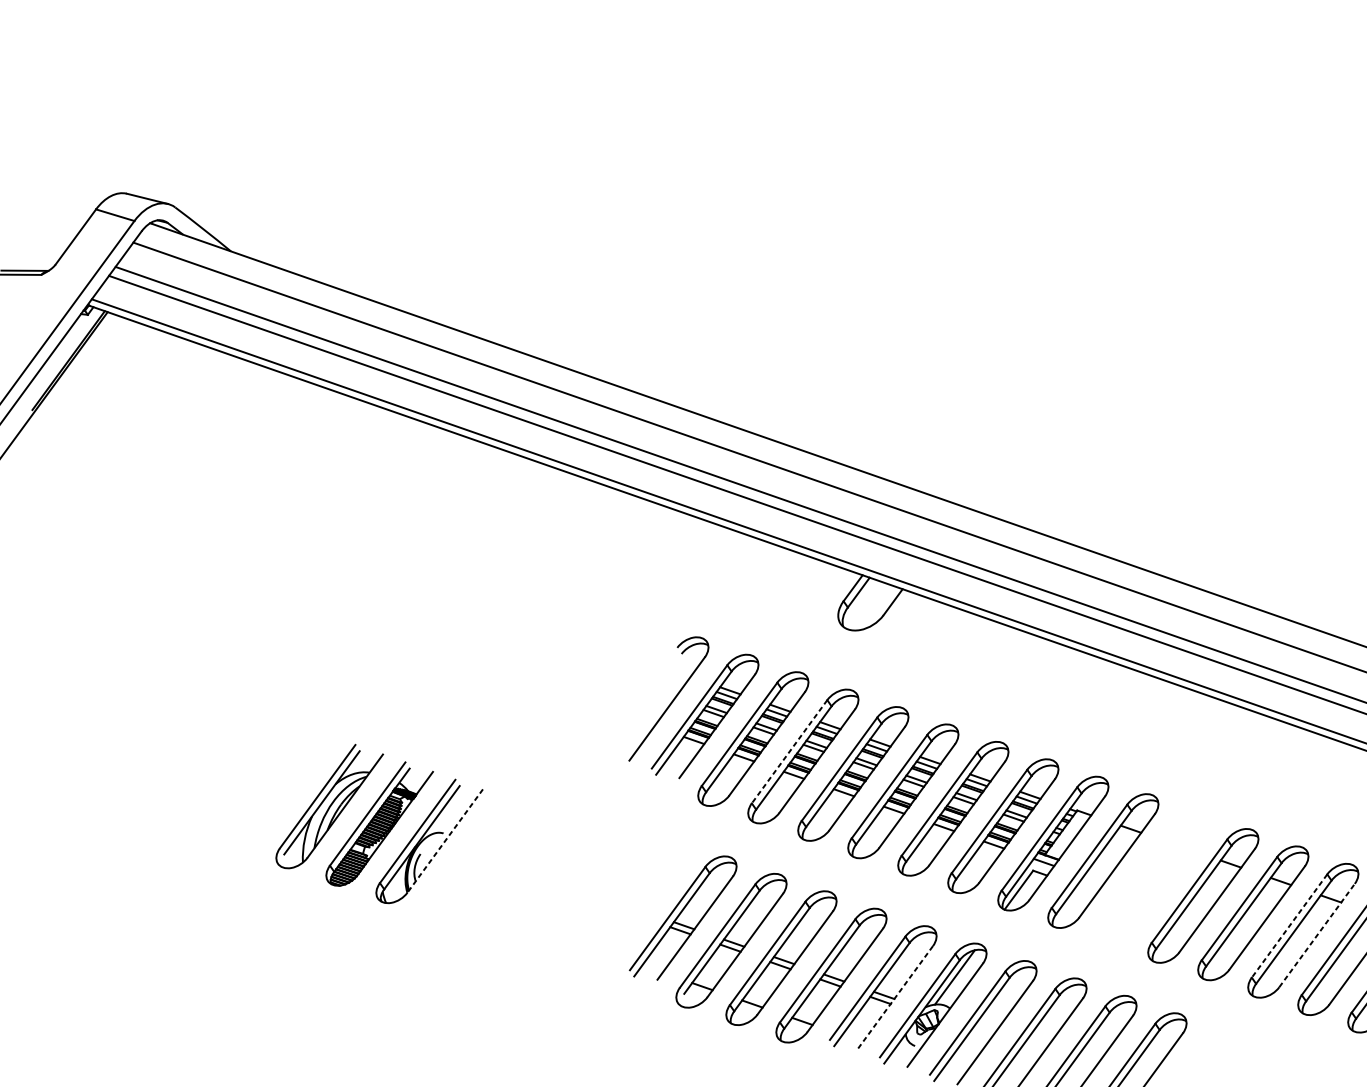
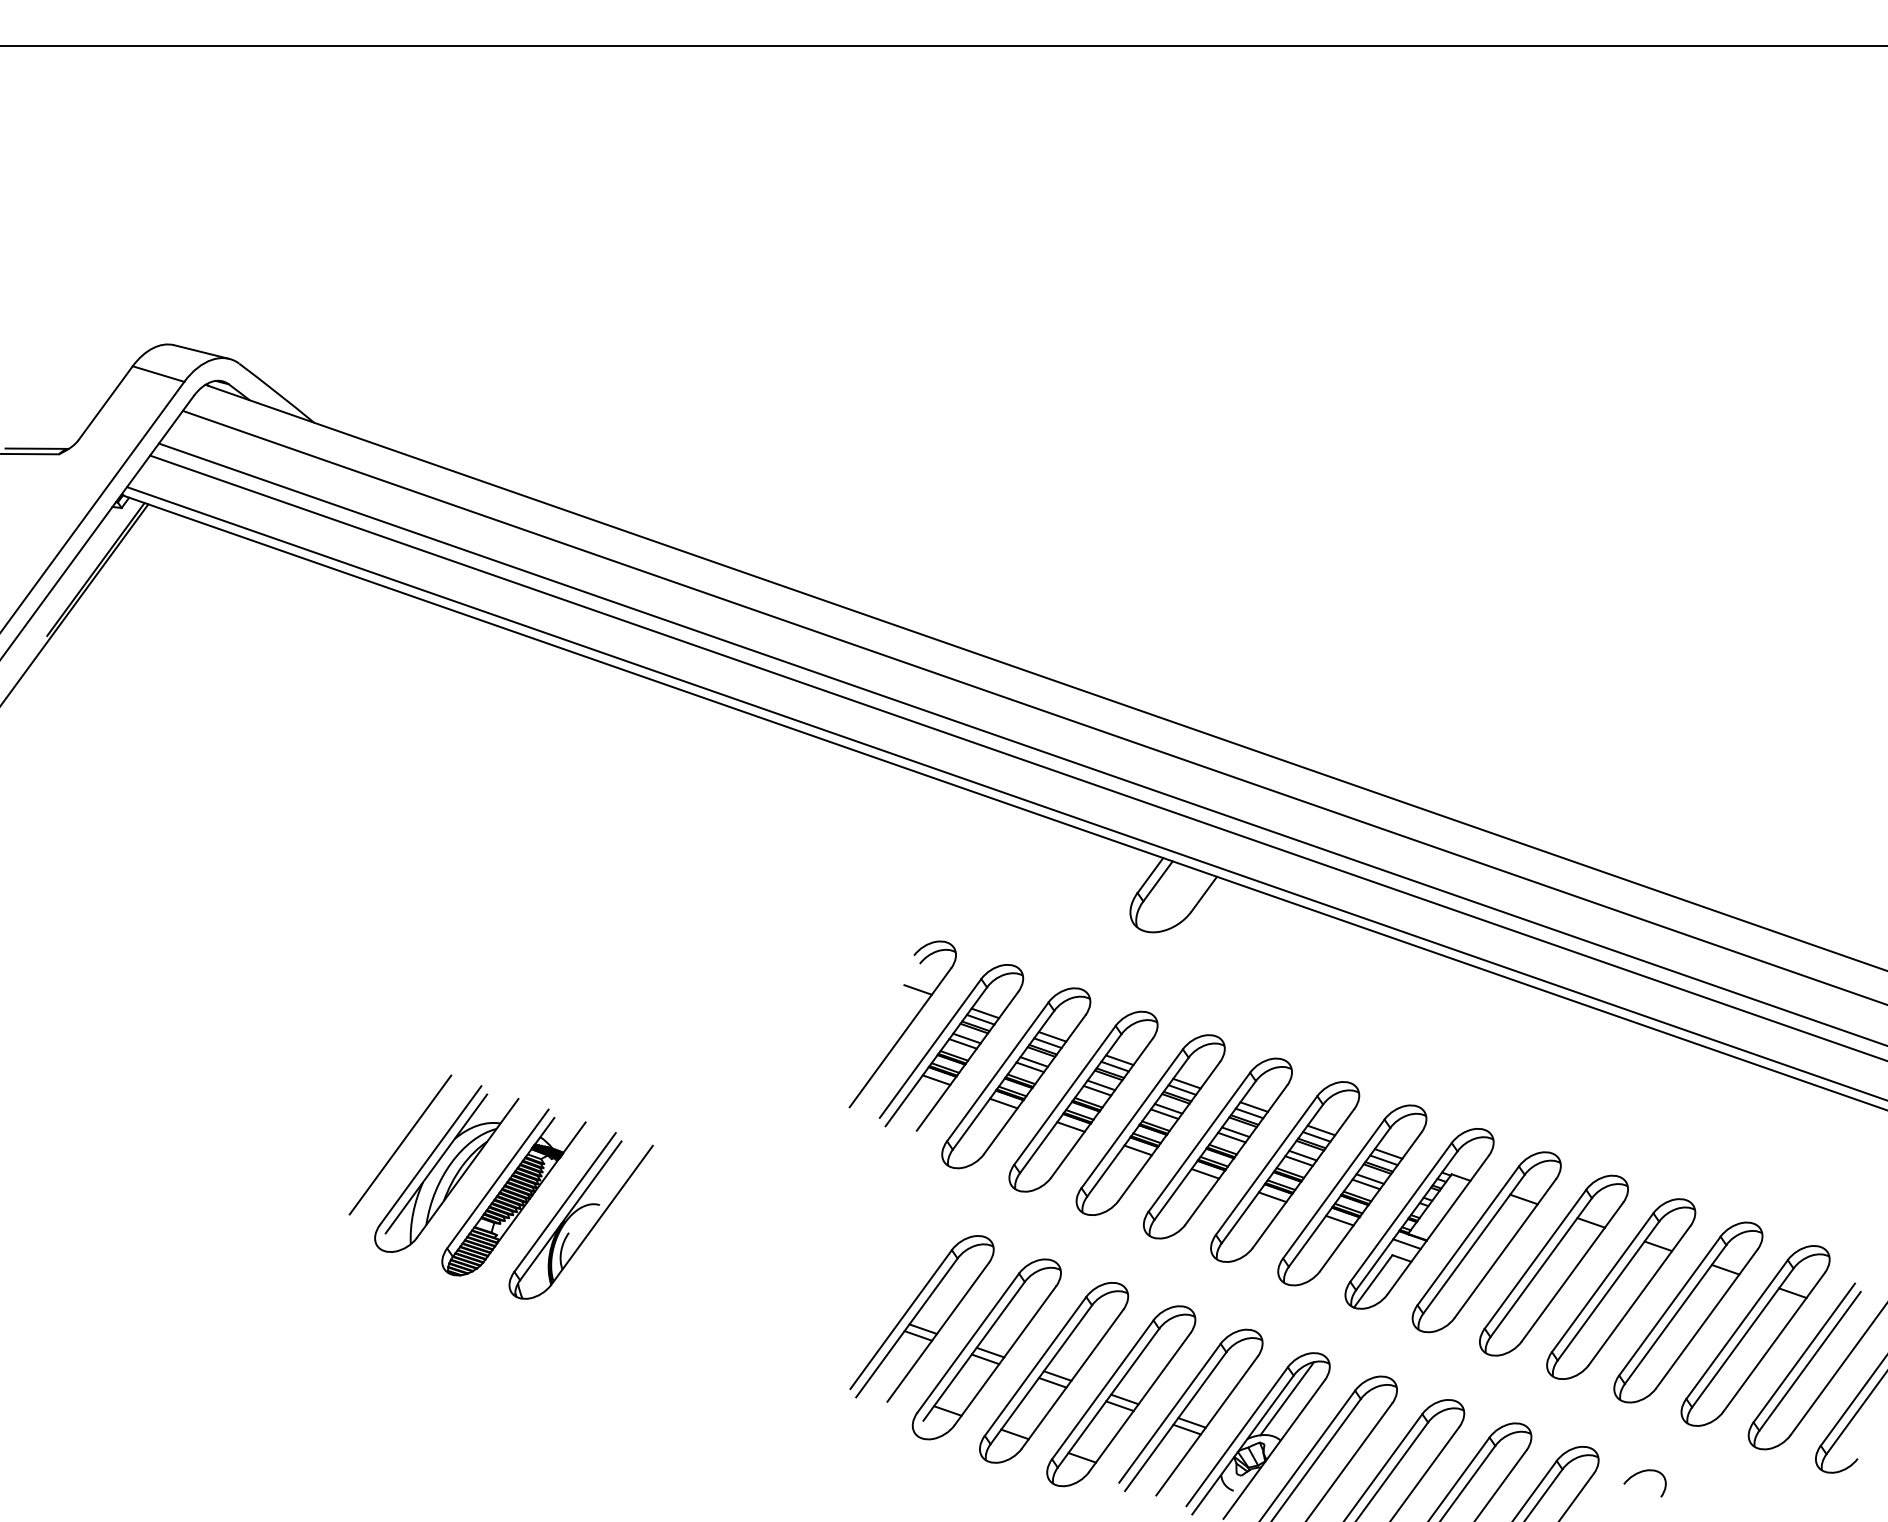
line: (679, 673) -> (917, 989), added
line: (789, 751) -> (1065, 1095), dashed -> solid
line: (295, 788) -> (400, 1144), added
line: (445, 841) -> (602, 1215), dashed -> solid
part: (1152, 878) -> (1553, 1265), added
line: (1289, 925) -> (1737, 1329), dashed -> solid
line: (1317, 935) -> (1774, 1342), dashed -> solid
line: (895, 998) -> (1207, 1426), dashed -> solid
curve: (1217, 1033) -> (1640, 1473), added

